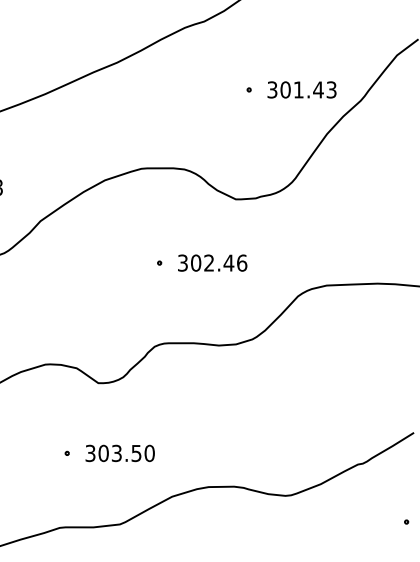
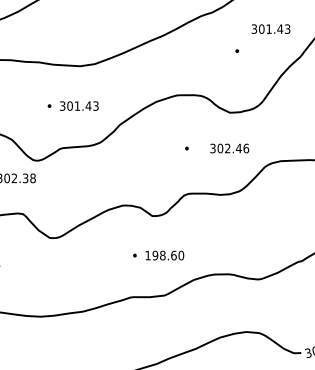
text: (301, 88) -> (270, 28), moved
text: (212, 263) -> (229, 148), moved
text: (112, 453) -> (160, 255), 303.50 -> 198.60

